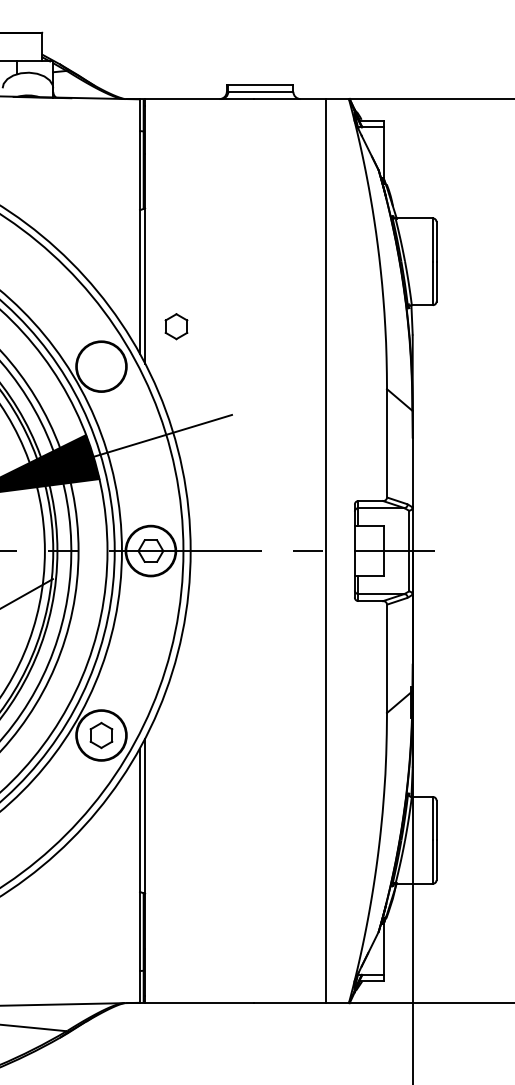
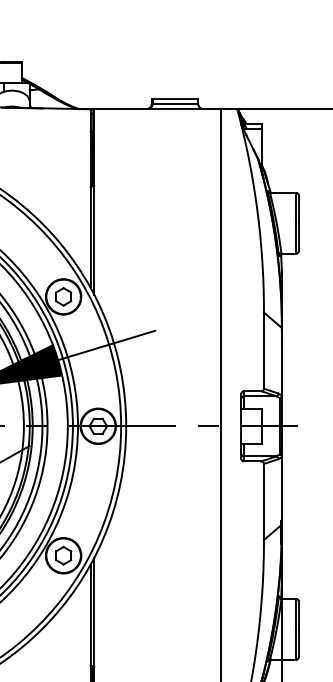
part: (176, 326) -> (63, 296), moved

